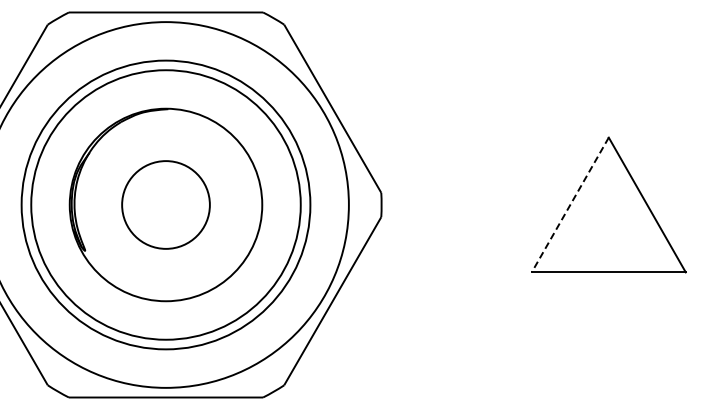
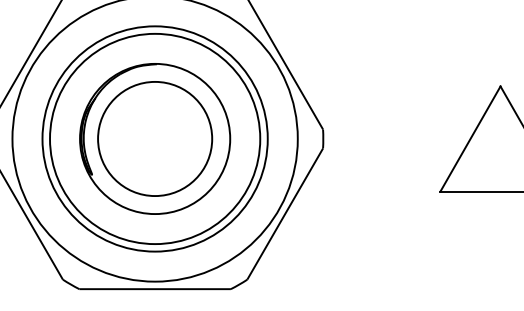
circle: (165, 204) -> (154, 138), size x1.67
line: (570, 204) -> (470, 138), dashed -> solid

